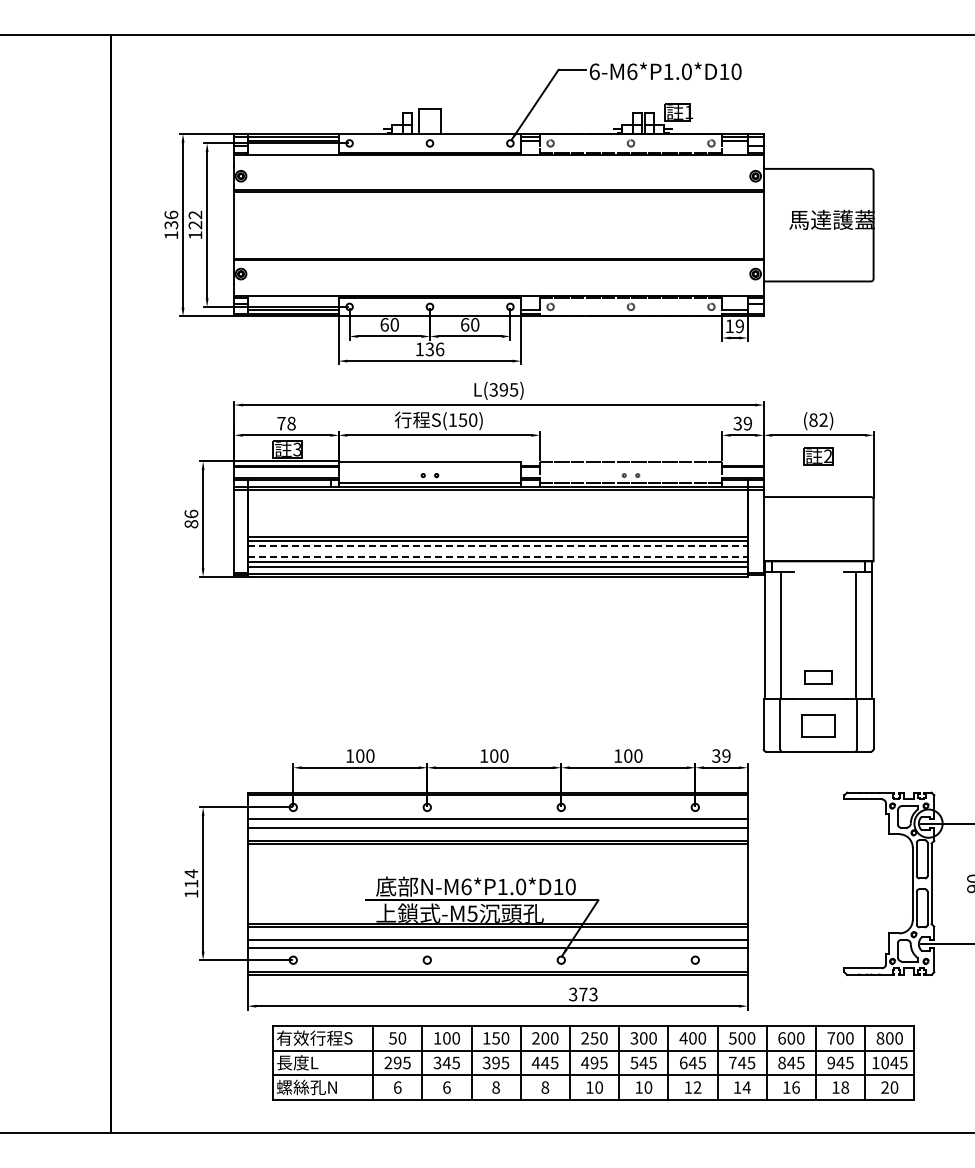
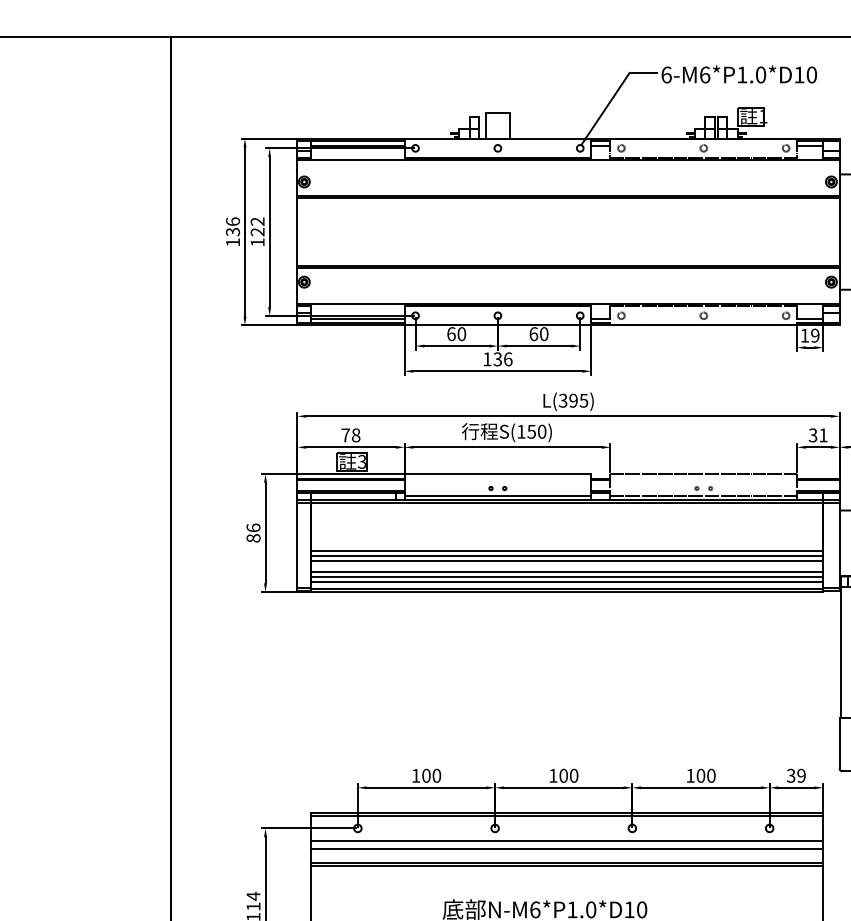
text: (747, 423) -> (823, 435), 39 -> 31
line: (497, 546) -> (567, 561), dashed -> solid
line: (497, 556) -> (567, 571), dashed -> solid

